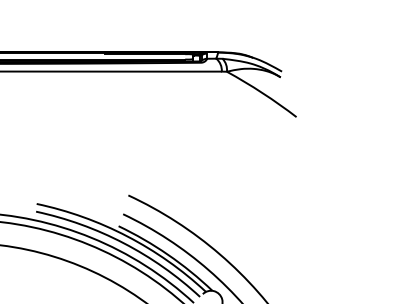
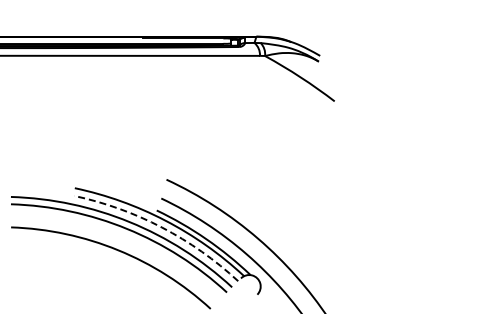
arc: (123, 243) -> (161, 227), solid -> dashed

